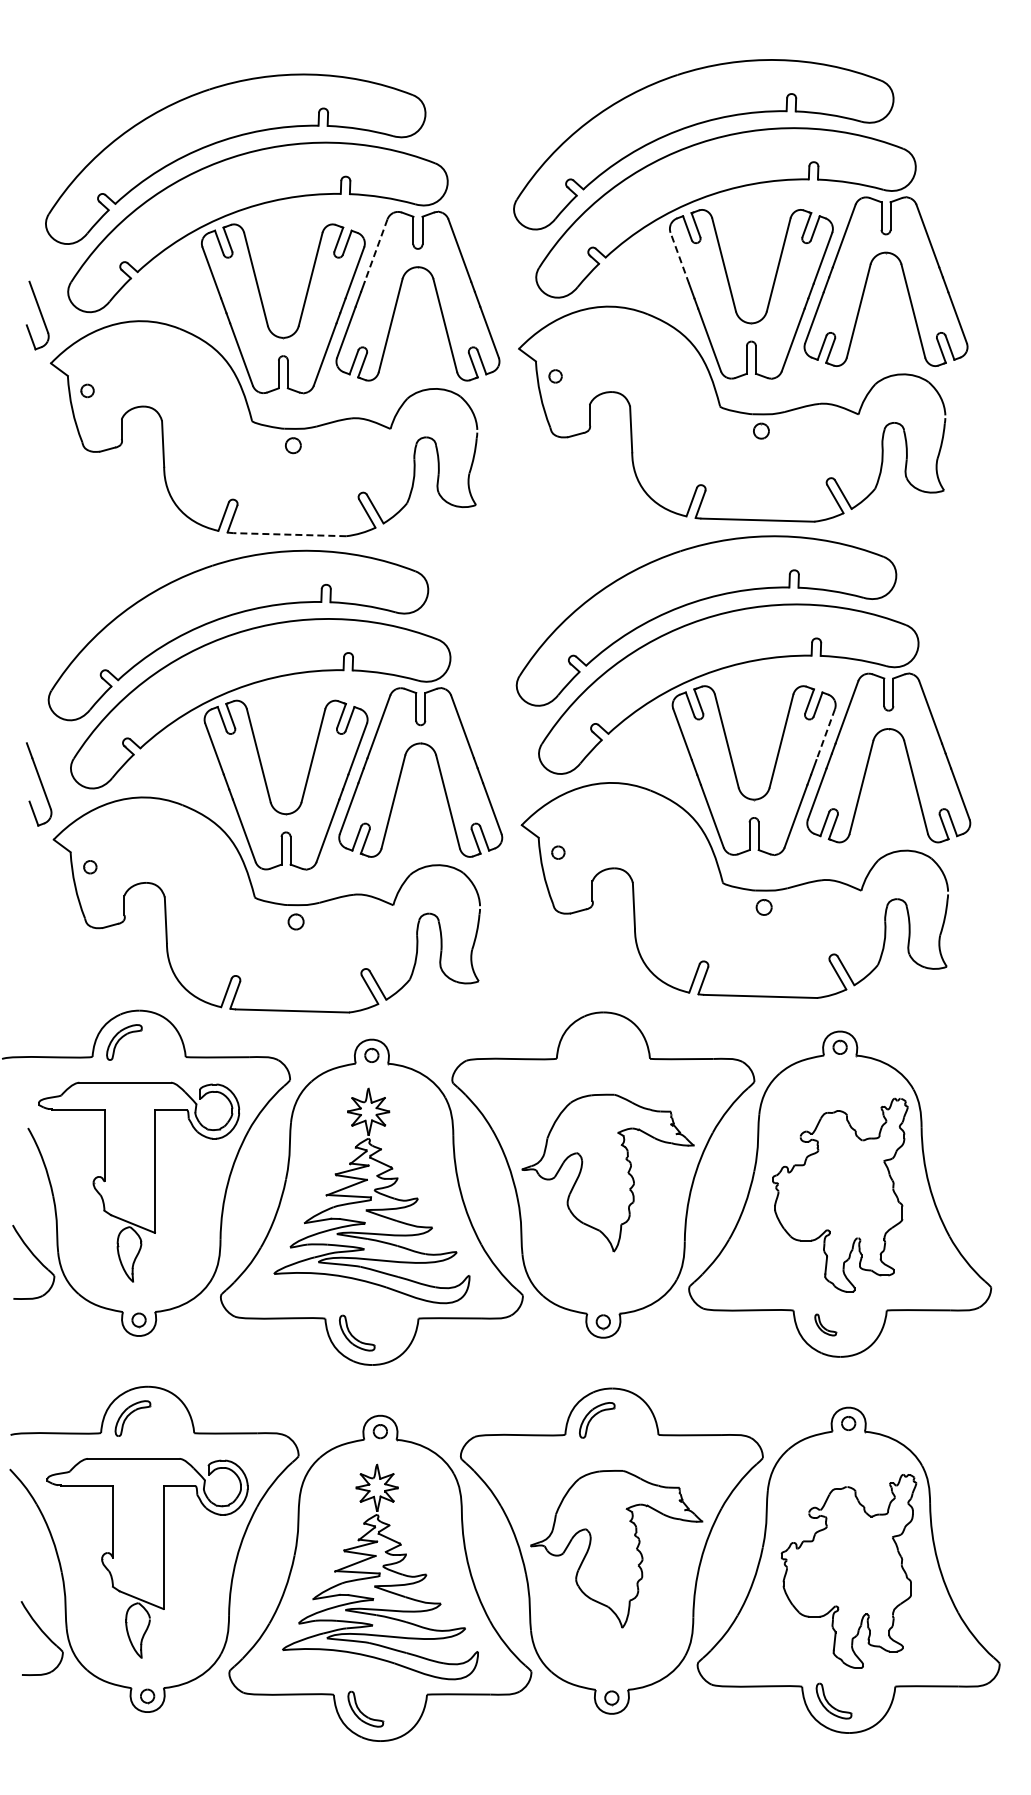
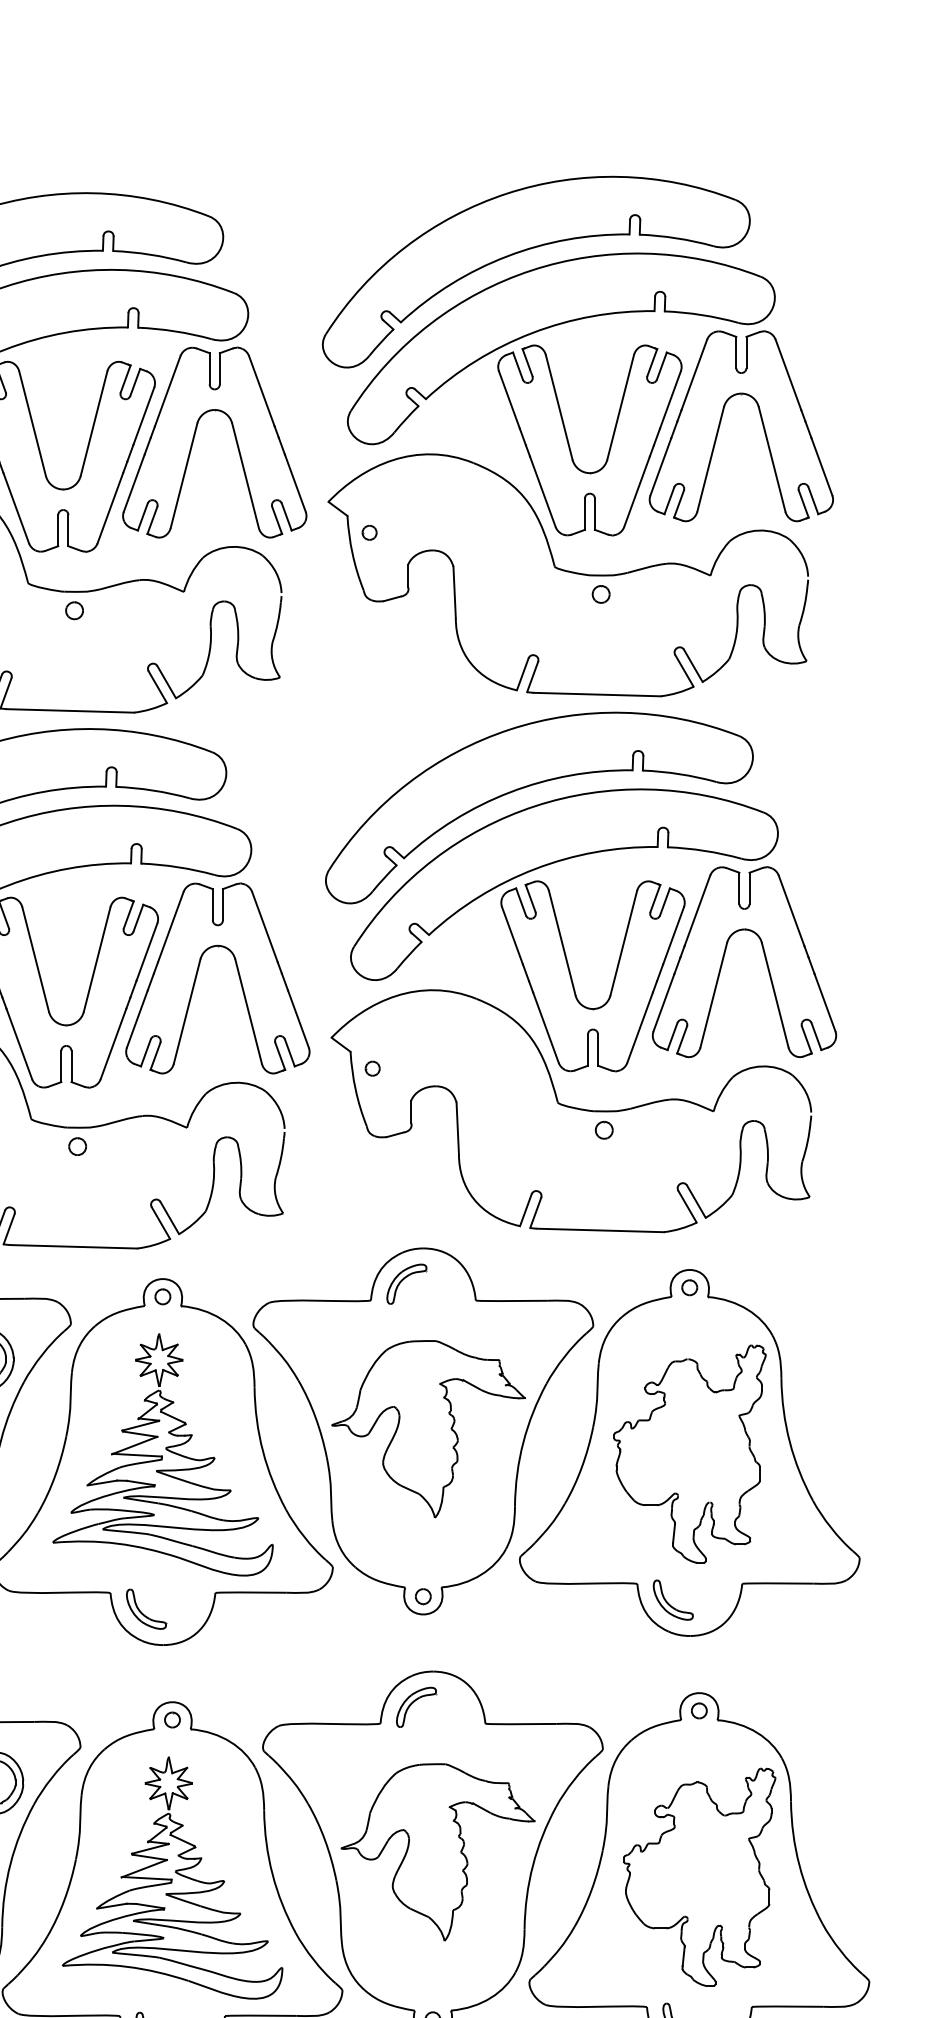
line: (375, 251) -> (166, 392), dashed -> solid
line: (679, 257) -> (509, 399), dashed -> solid
line: (289, 534) -> (70, 710), dashed -> solid
line: (825, 735) -> (673, 936), dashed -> solid
part: (588, 1043) -> (406, 1283), added
part: (825, 1324) -> (673, 1599), size x1.67

